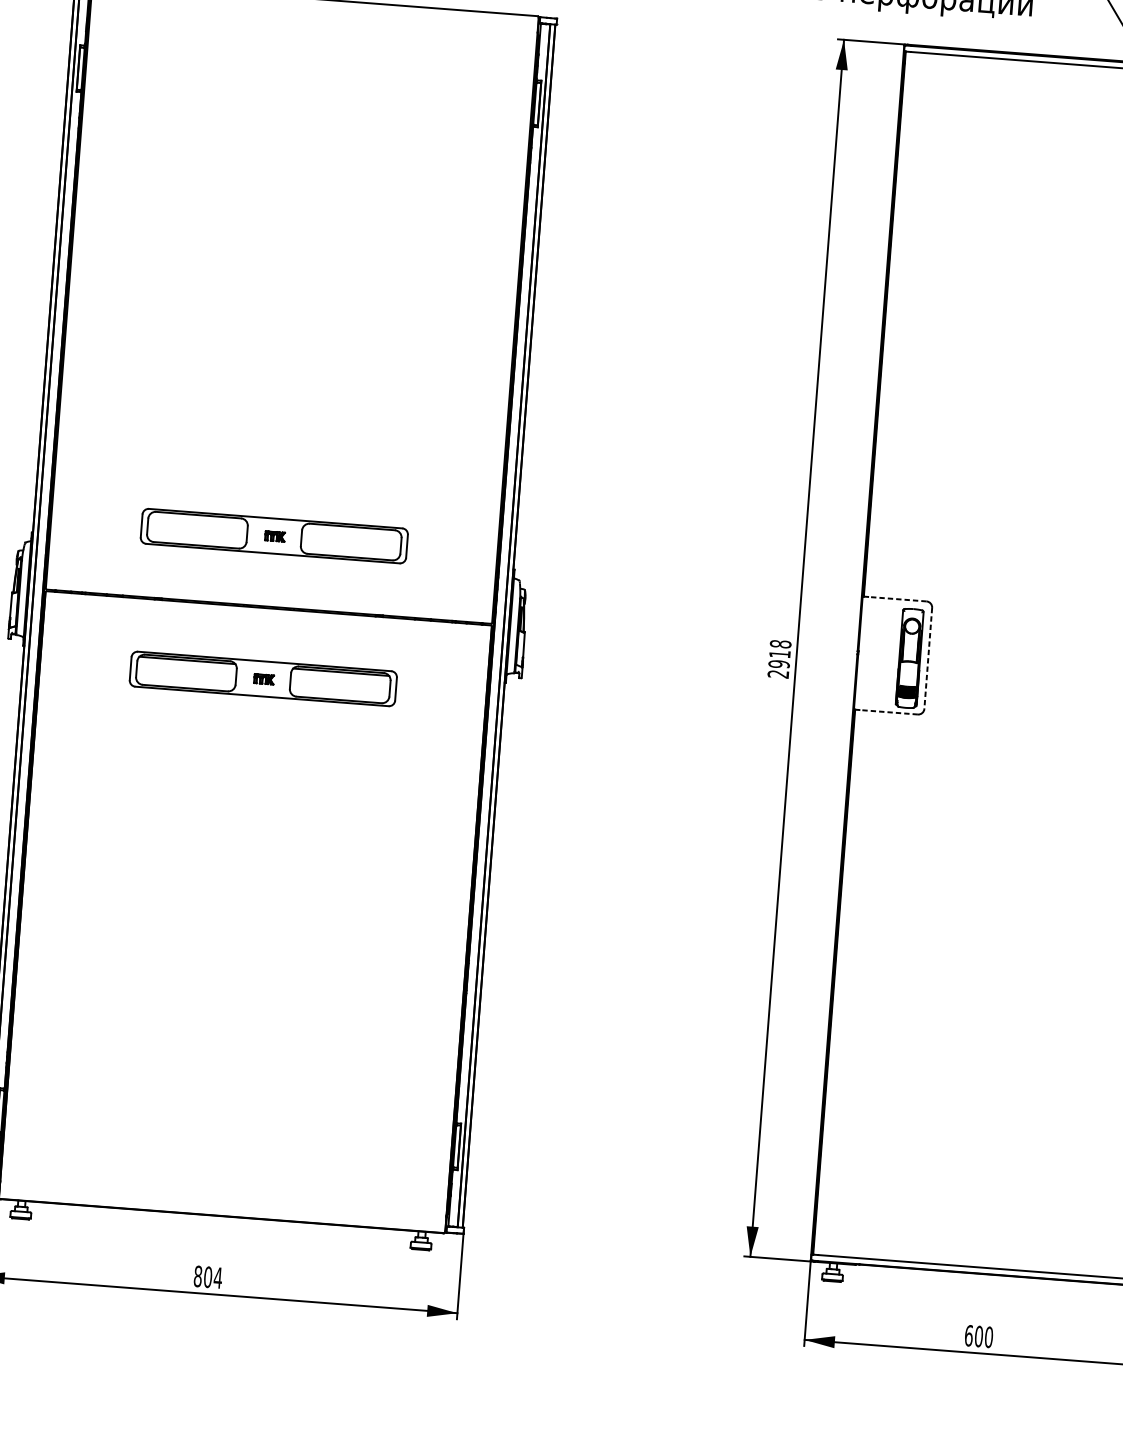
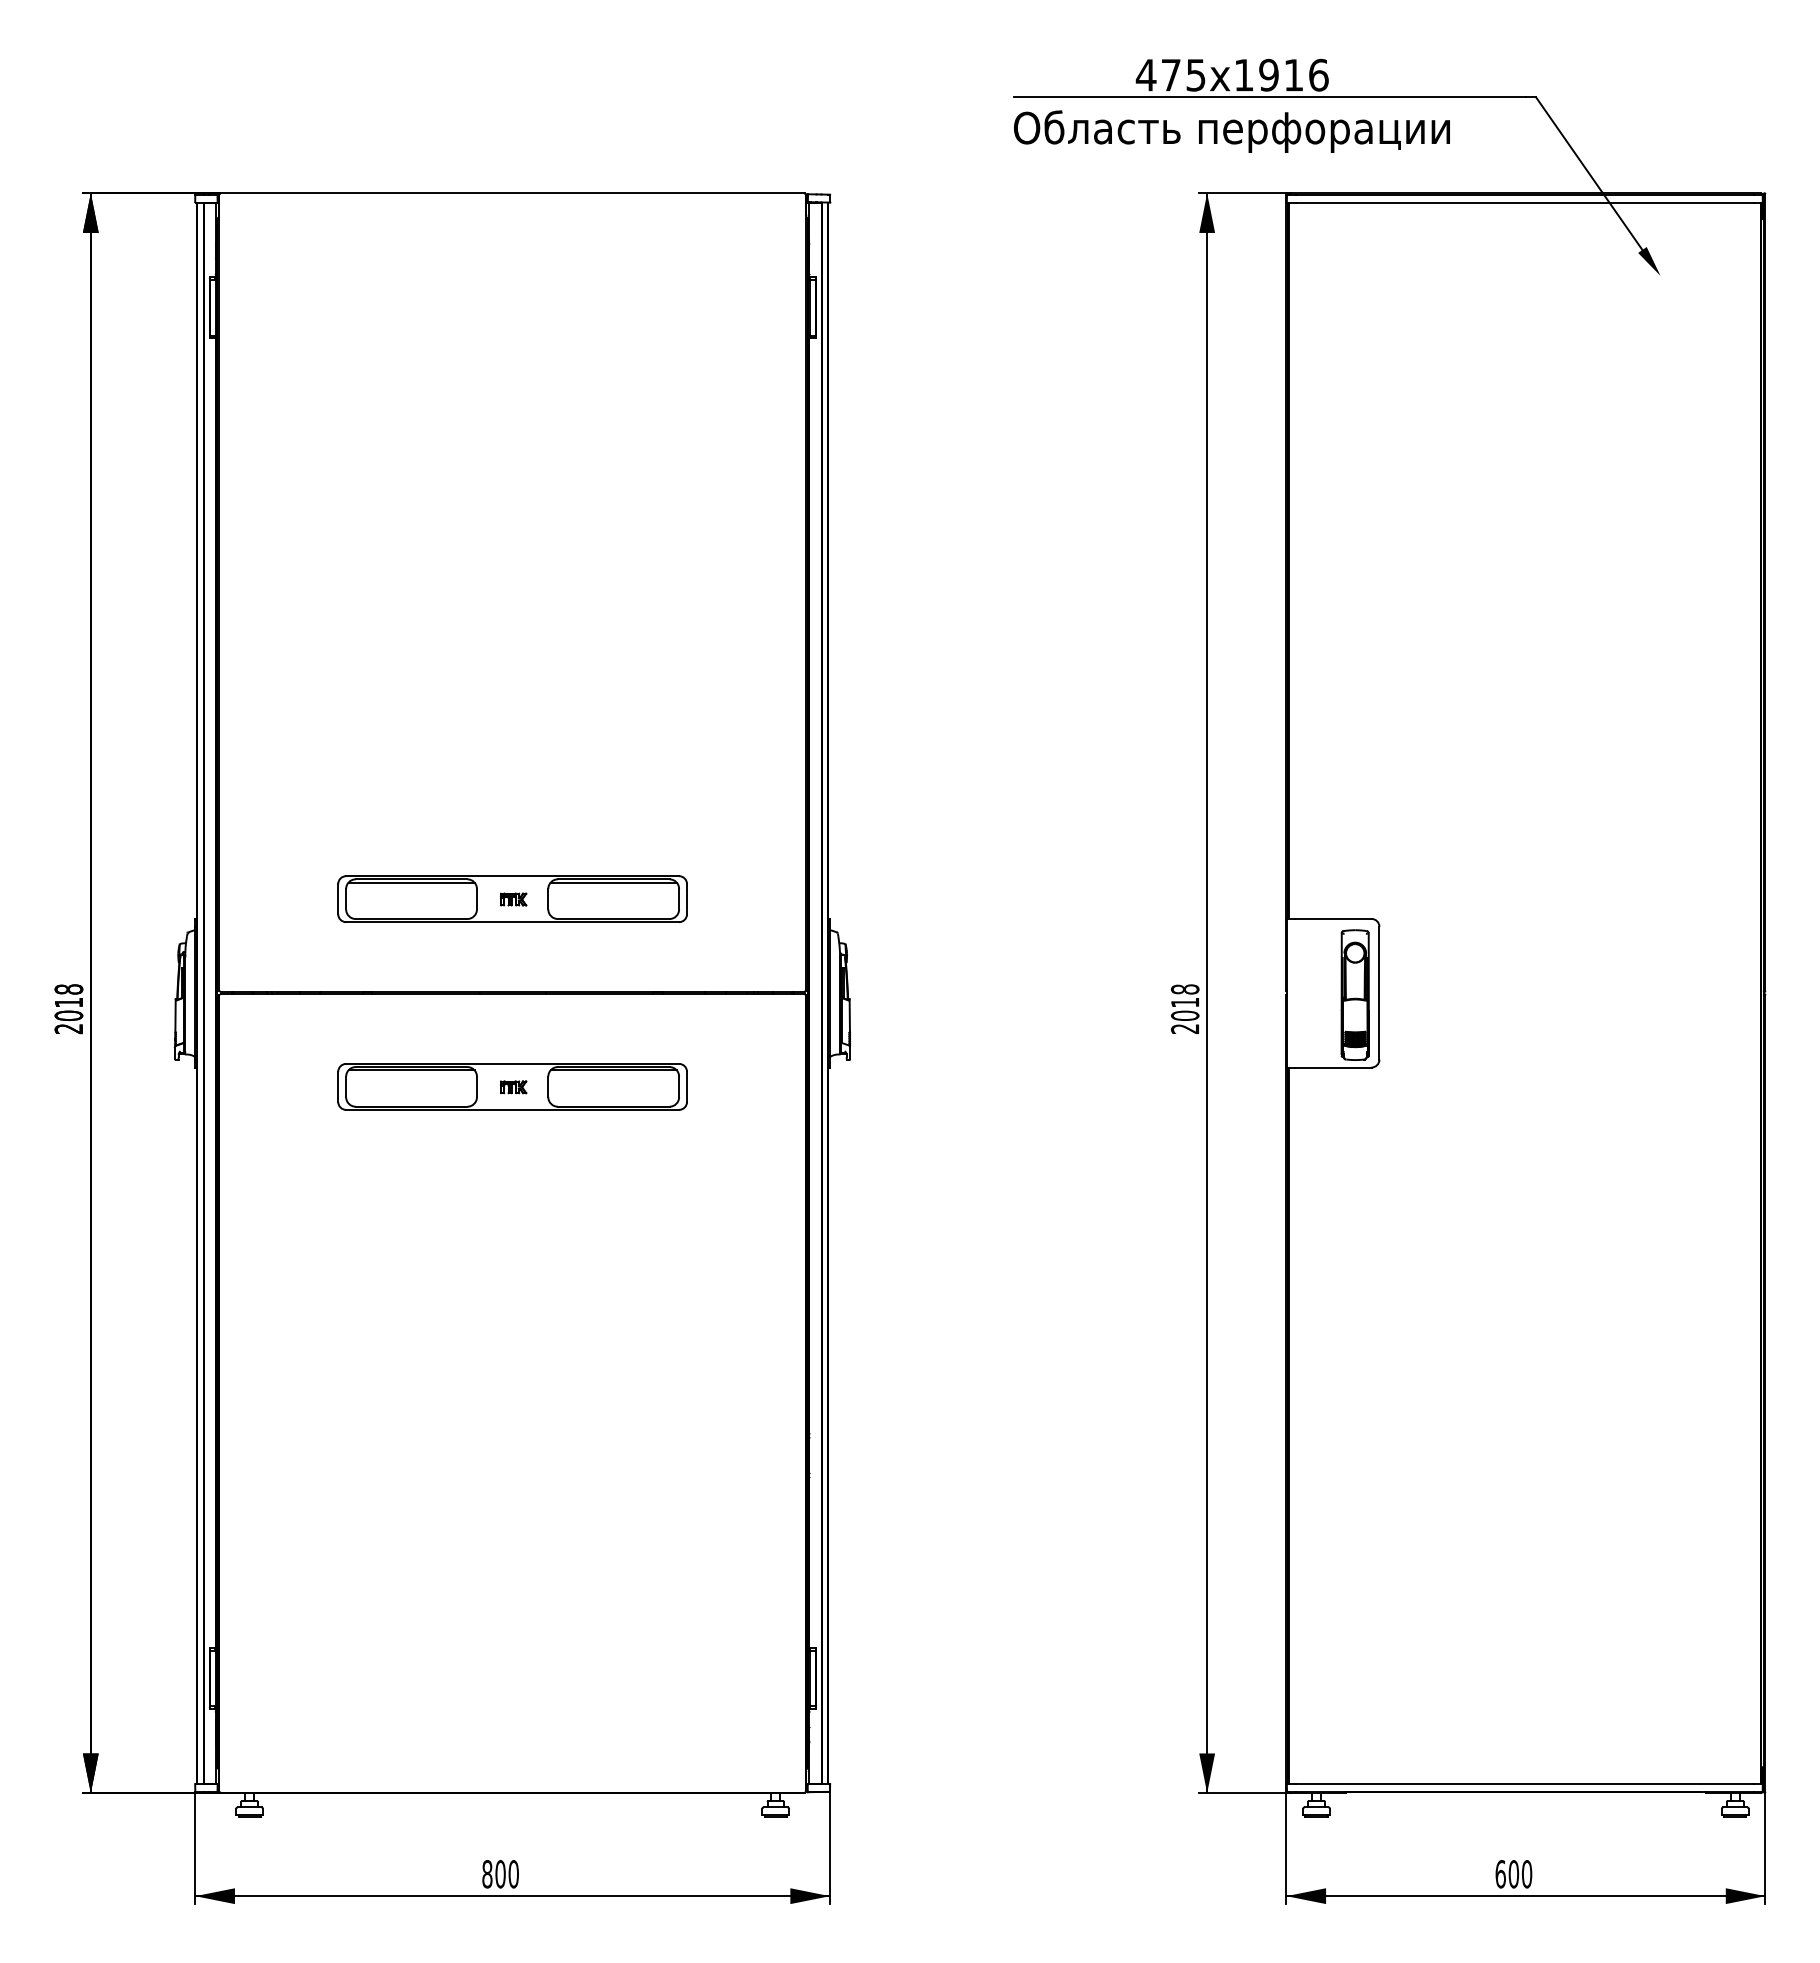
line: (198, 517) -> (411, 882), added
line: (352, 529) -> (613, 882), added
line: (896, 598) -> (1332, 918), dashed -> solid
line: (928, 658) -> (1379, 993), dashed -> solid
text: (779, 664) -> (1185, 1015), 2918 -> 2018
line: (888, 712) -> (1332, 1067), dashed -> solid
text: (217, 1278) -> (513, 1874), 804 -> 800

